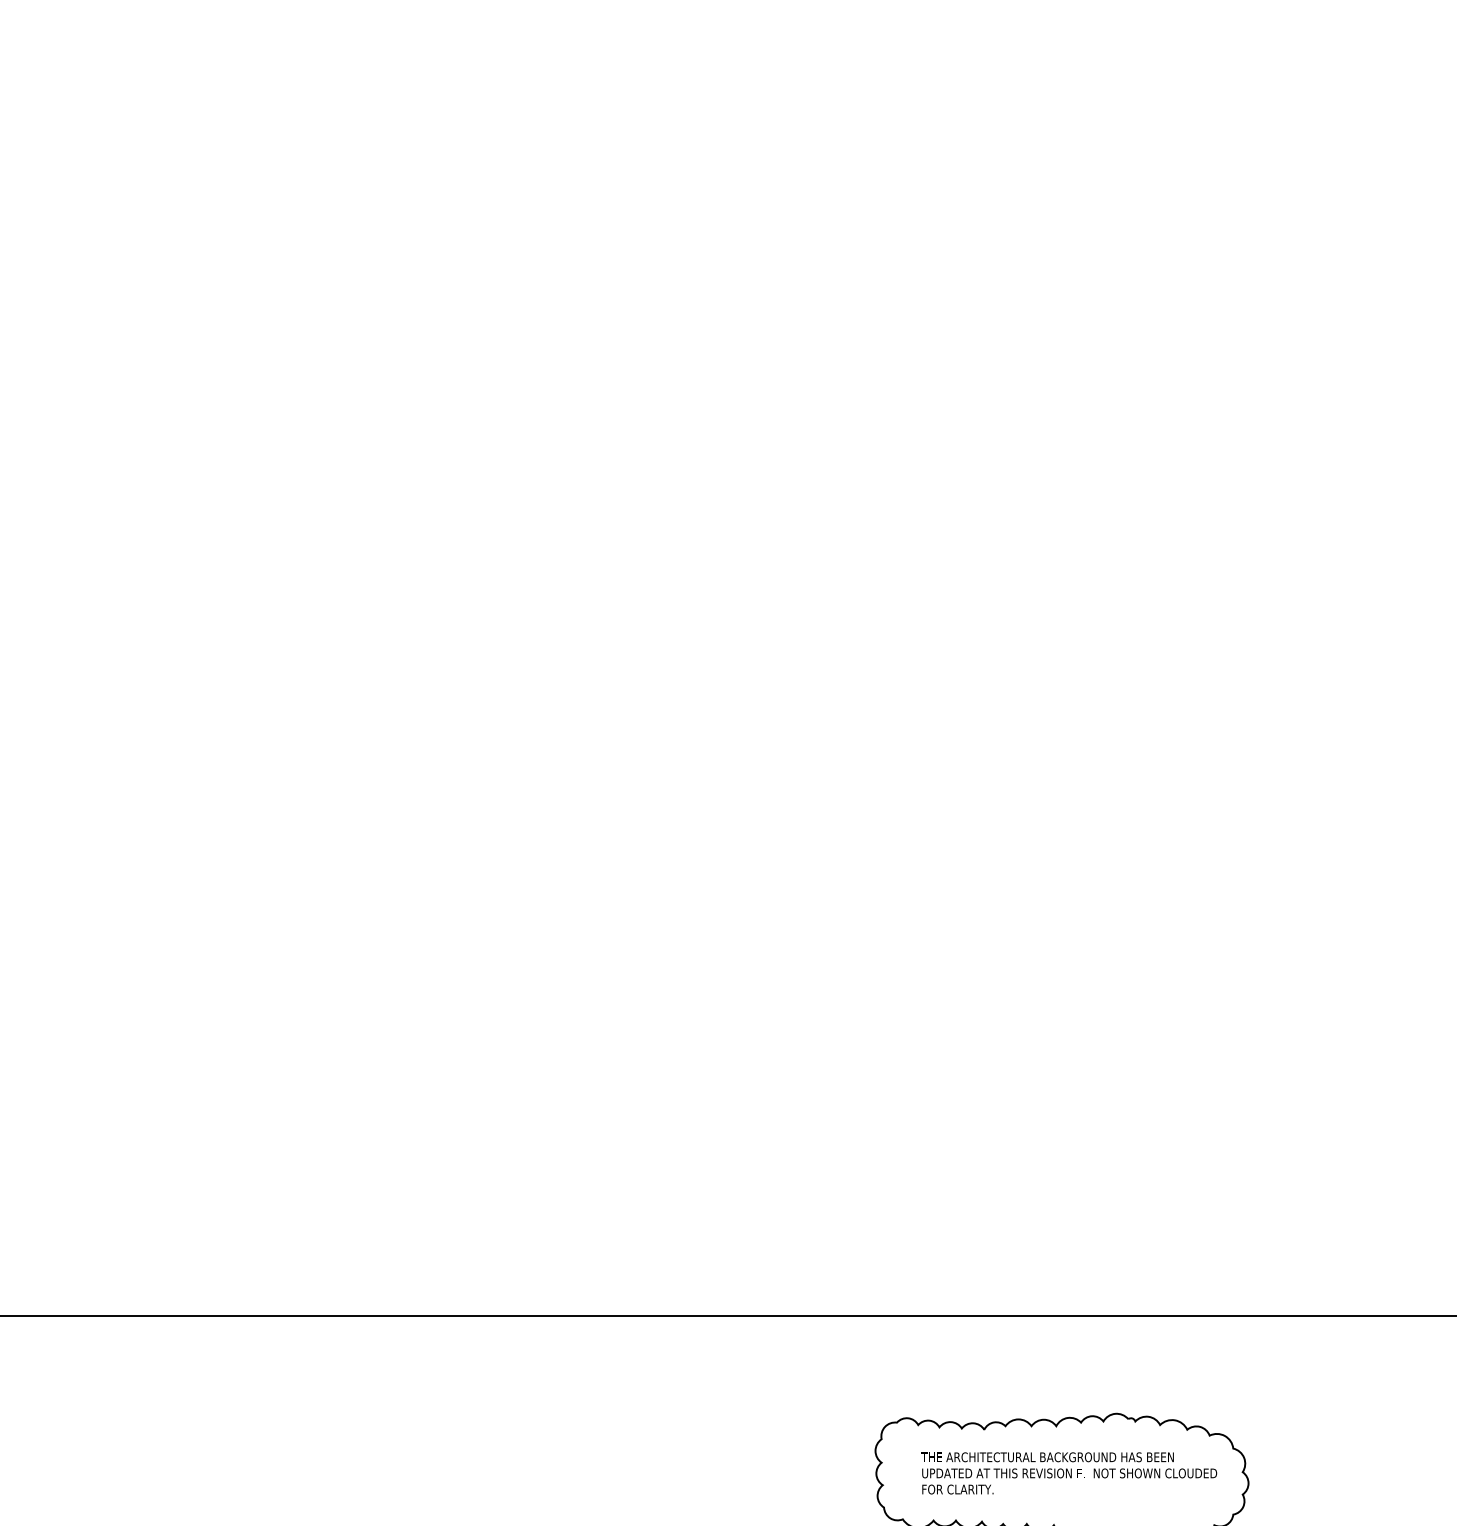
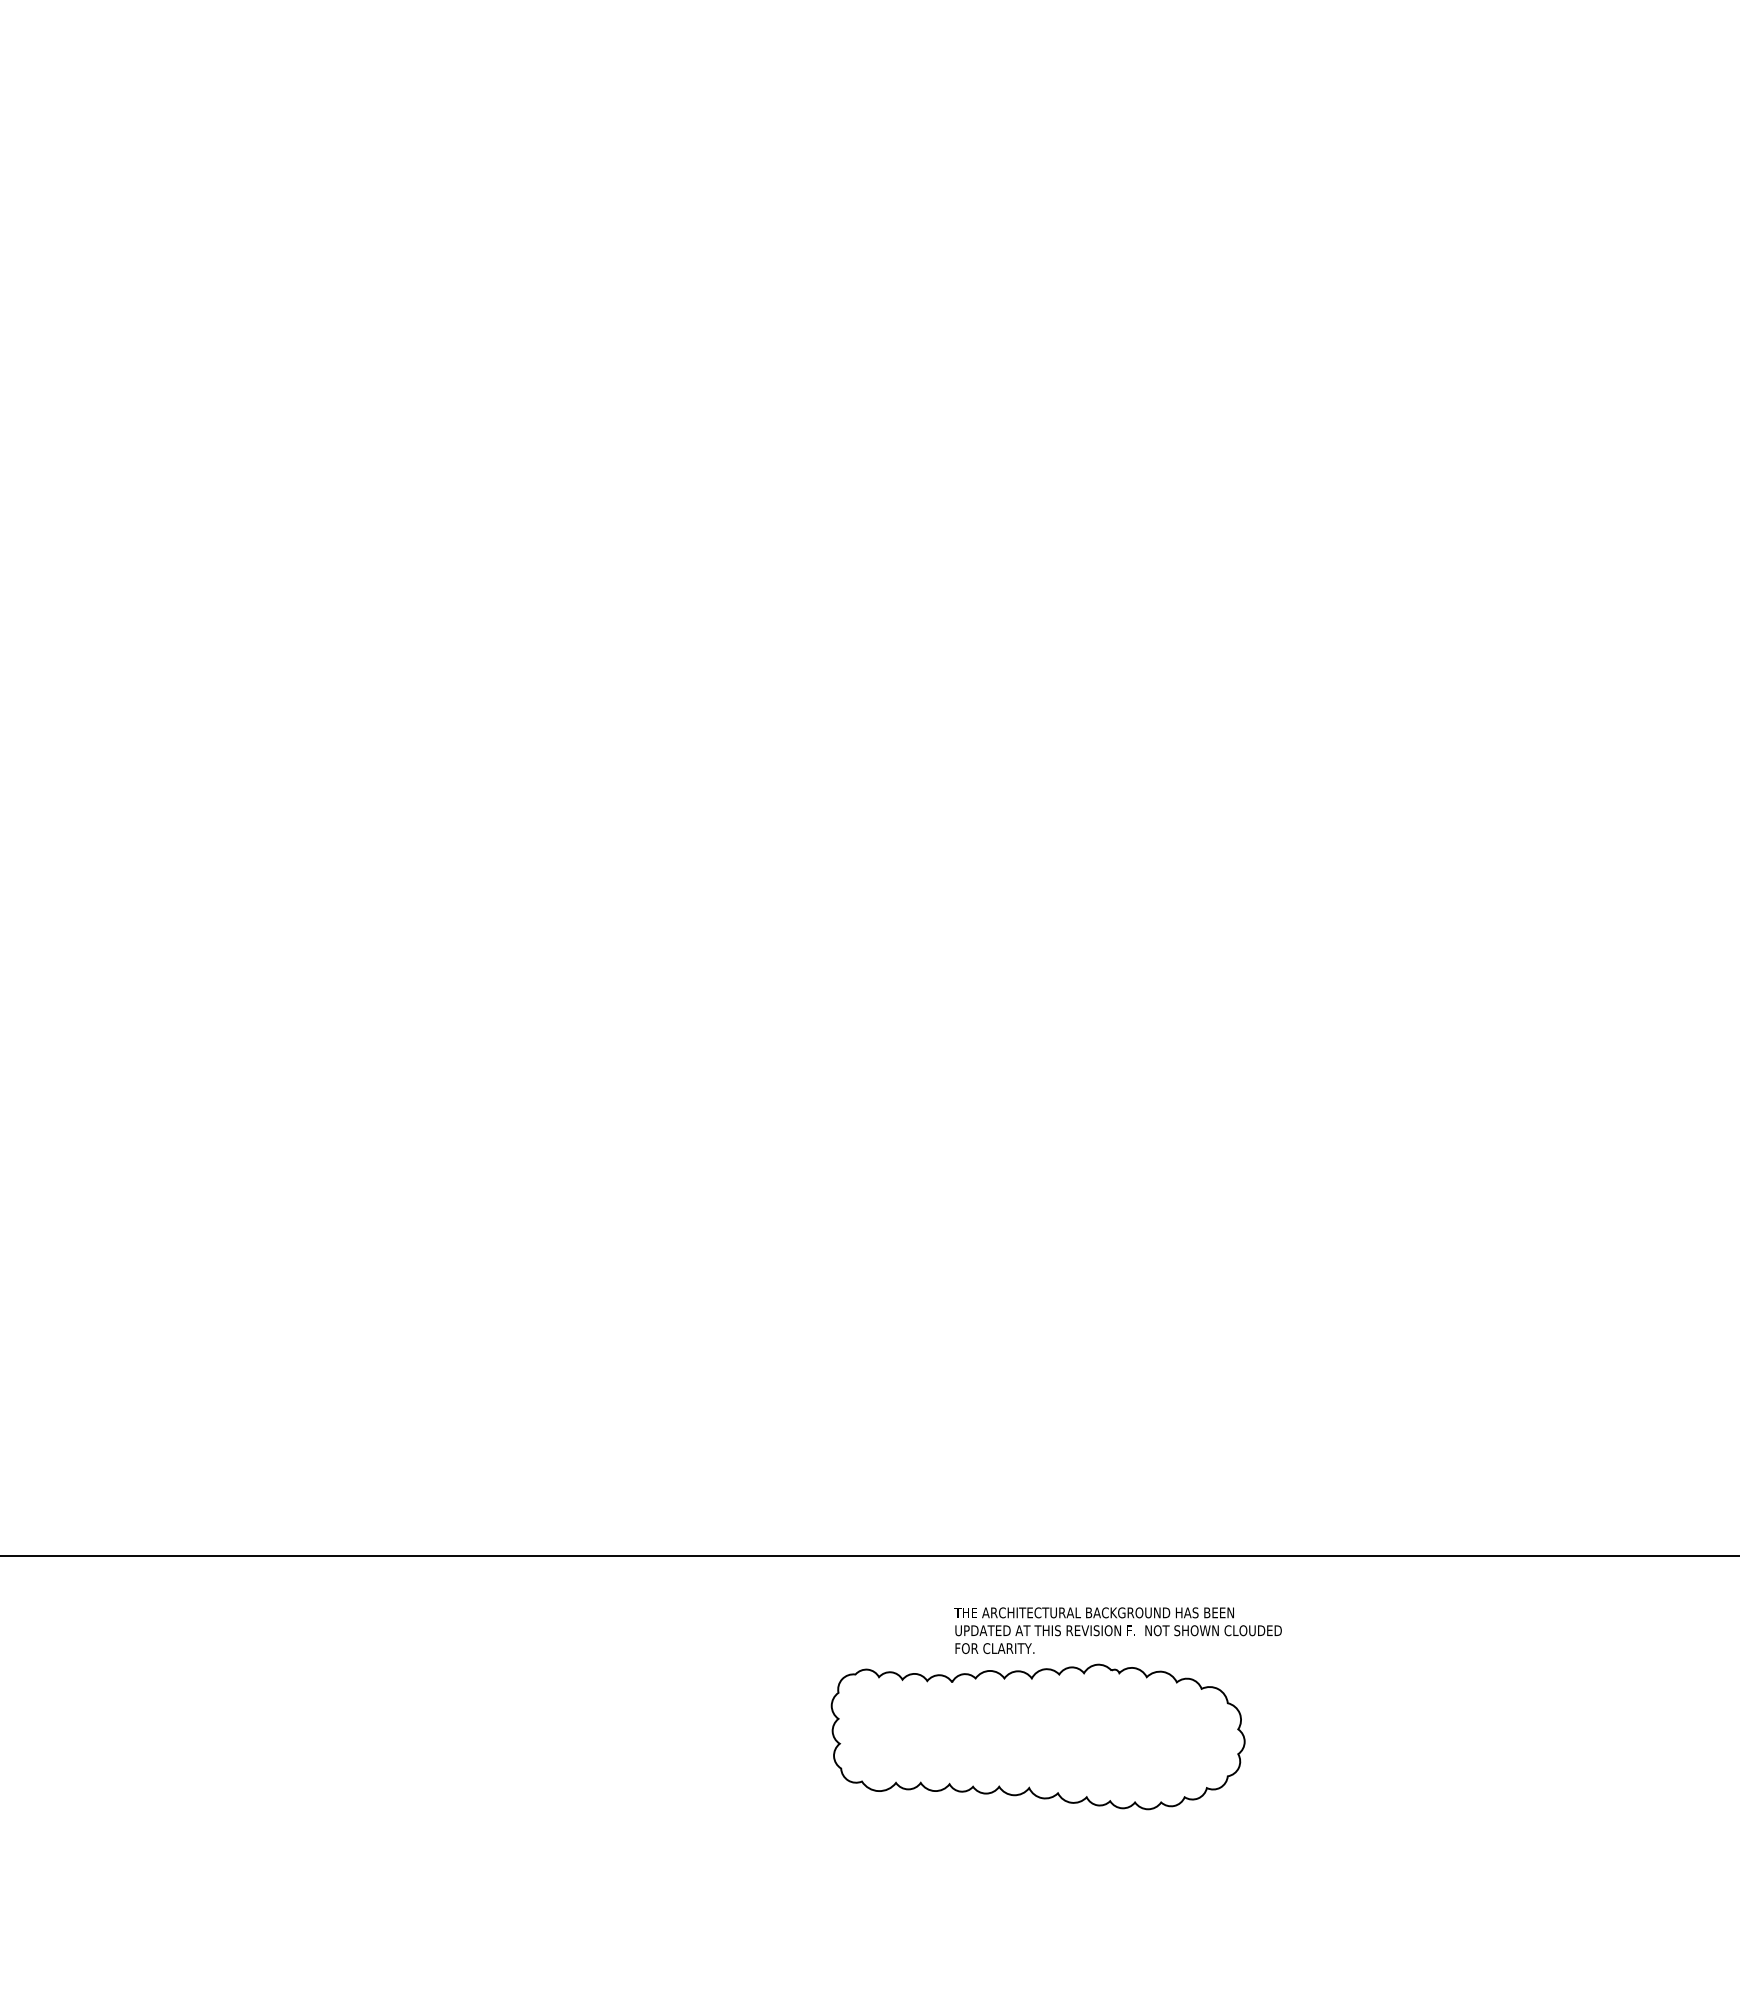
text: (1068, 1473) -> (1117, 1630), moved

